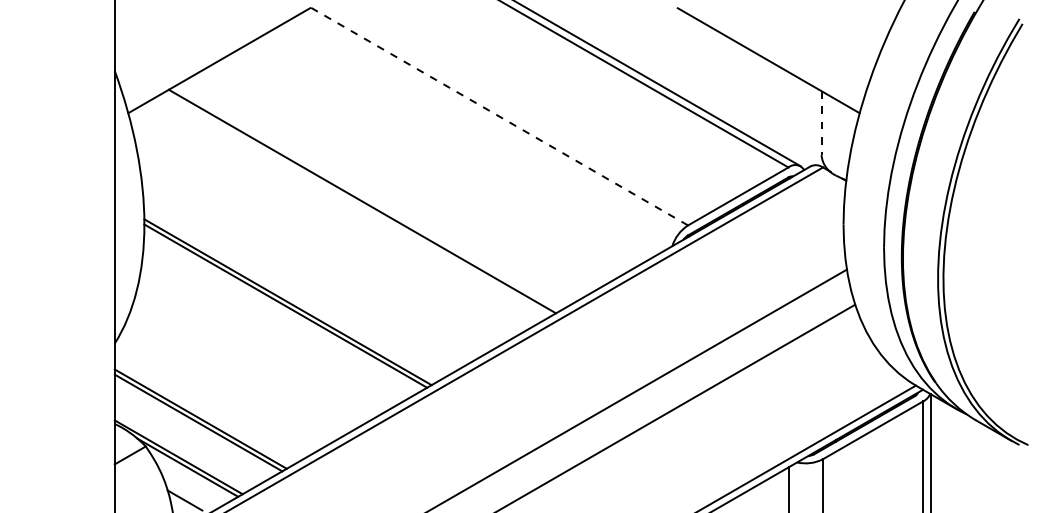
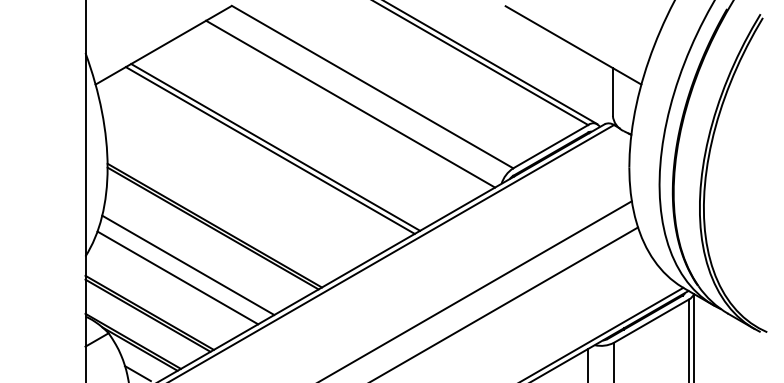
line: (499, 116) -> (372, 87), dashed -> solid
line: (821, 123) -> (612, 92), dashed -> solid
line: (469, 139) -> (350, 104), added
line: (369, 197) -> (275, 147), added
line: (252, 355) -> (188, 265), added
line: (238, 372) -> (177, 278), added

